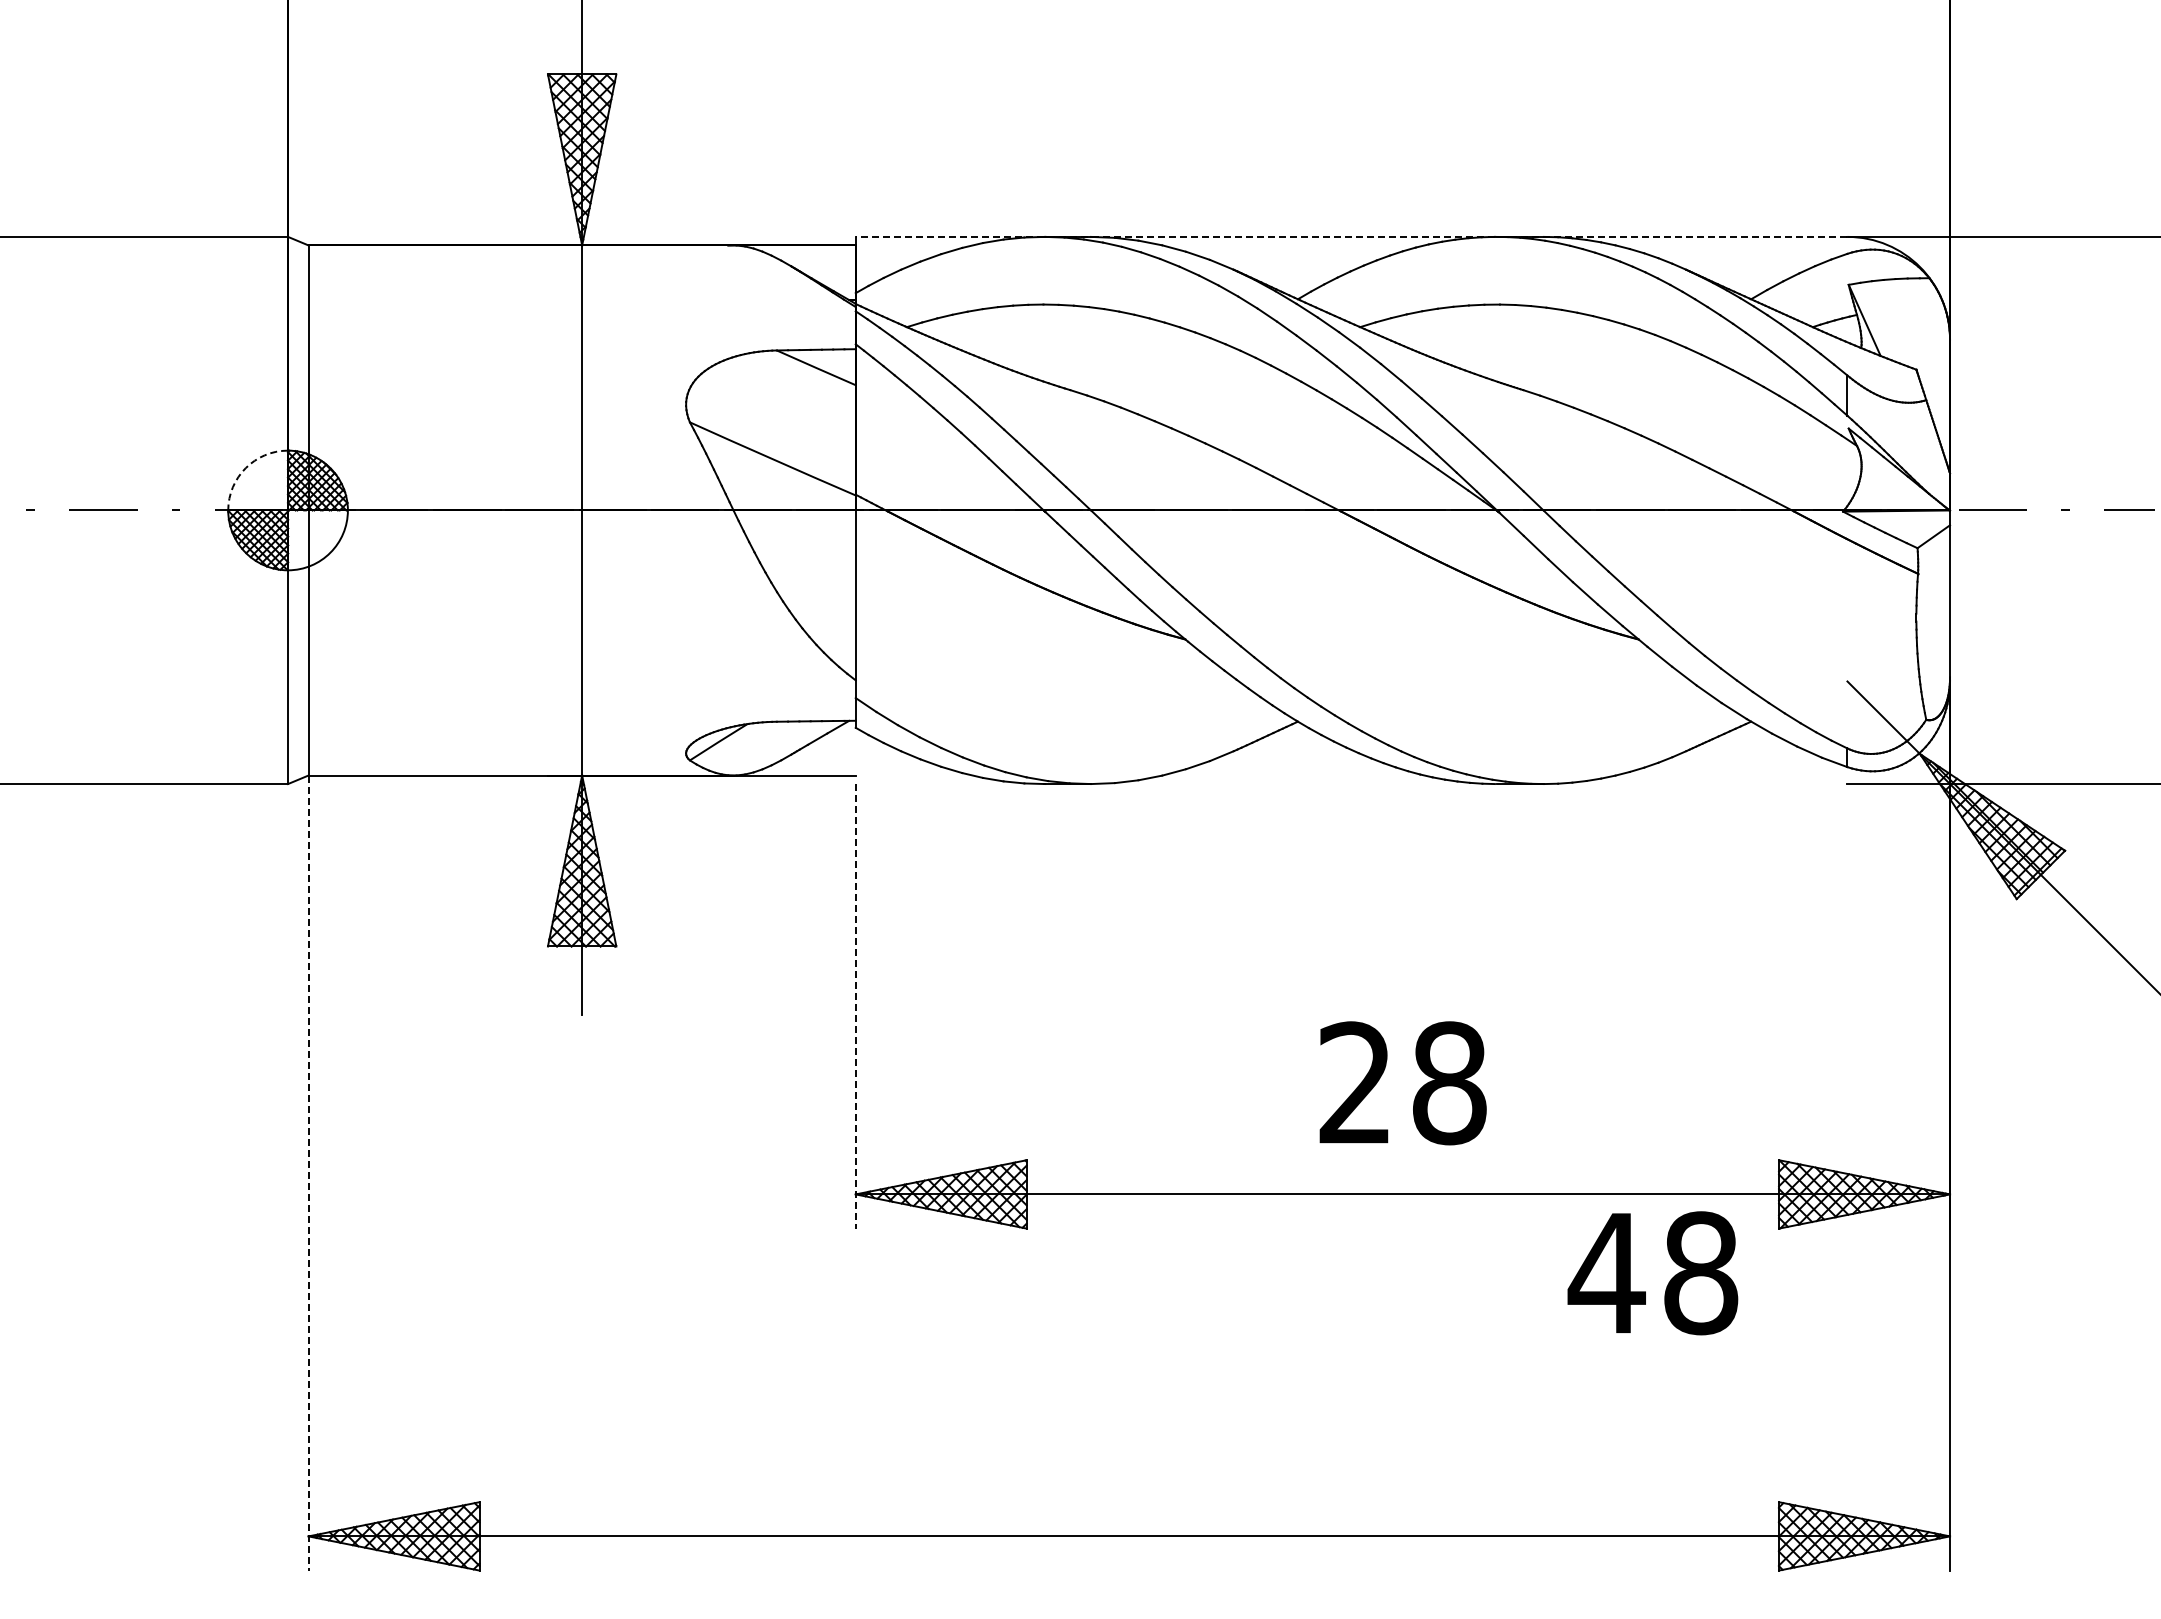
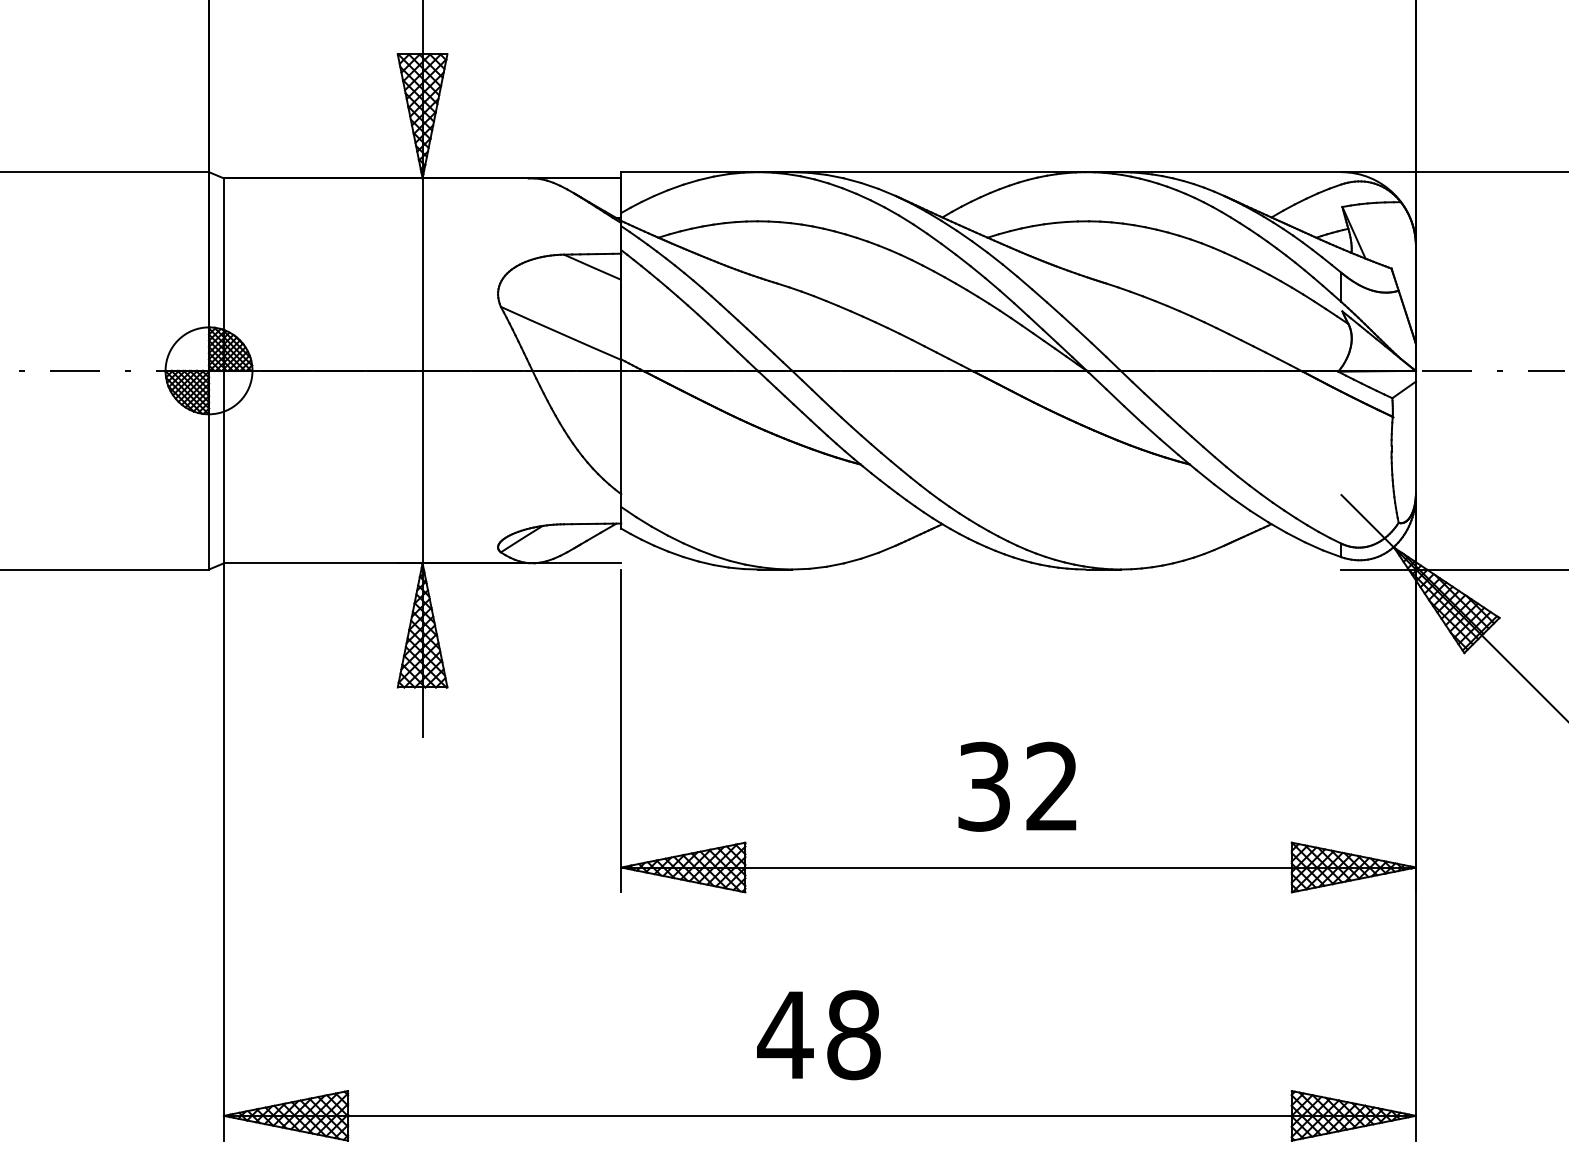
line: (1351, 236) -> (981, 171), dashed -> solid
arc: (245, 468) -> (178, 340), dashed -> solid
line: (855, 1006) -> (621, 731), dashed -> solid
text: (1402, 1083) -> (1018, 786), 28 -> 32
line: (308, 1173) -> (223, 852), dashed -> solid
text: (1652, 1273) -> (818, 1035), moved

